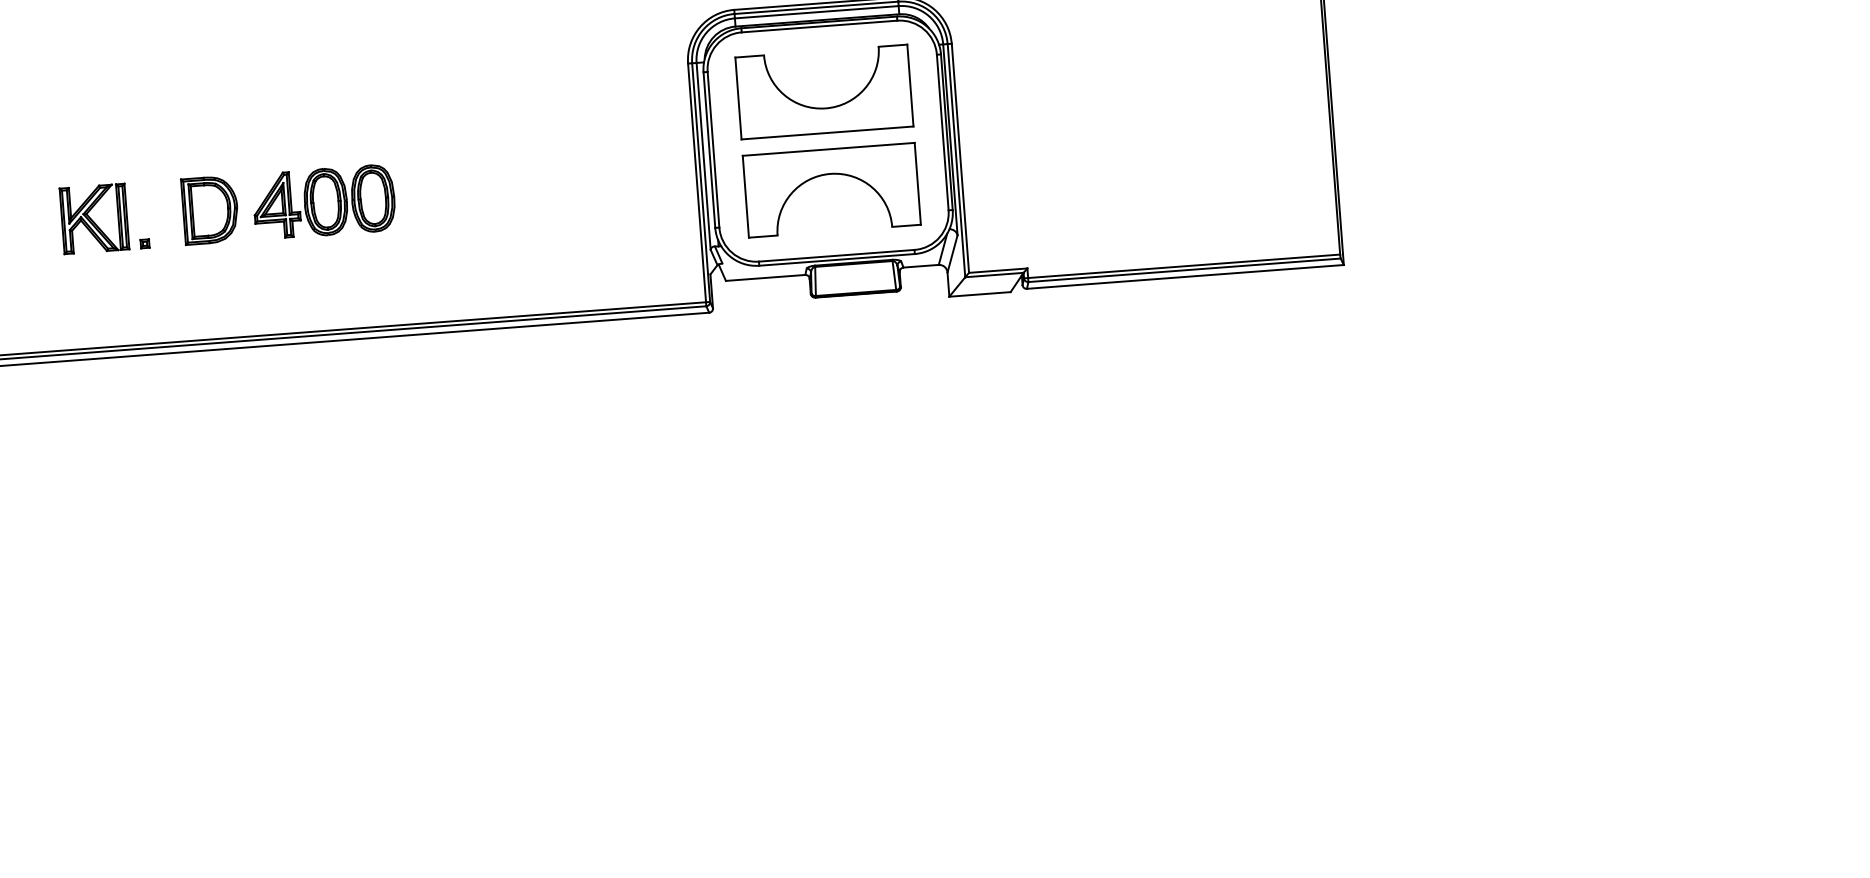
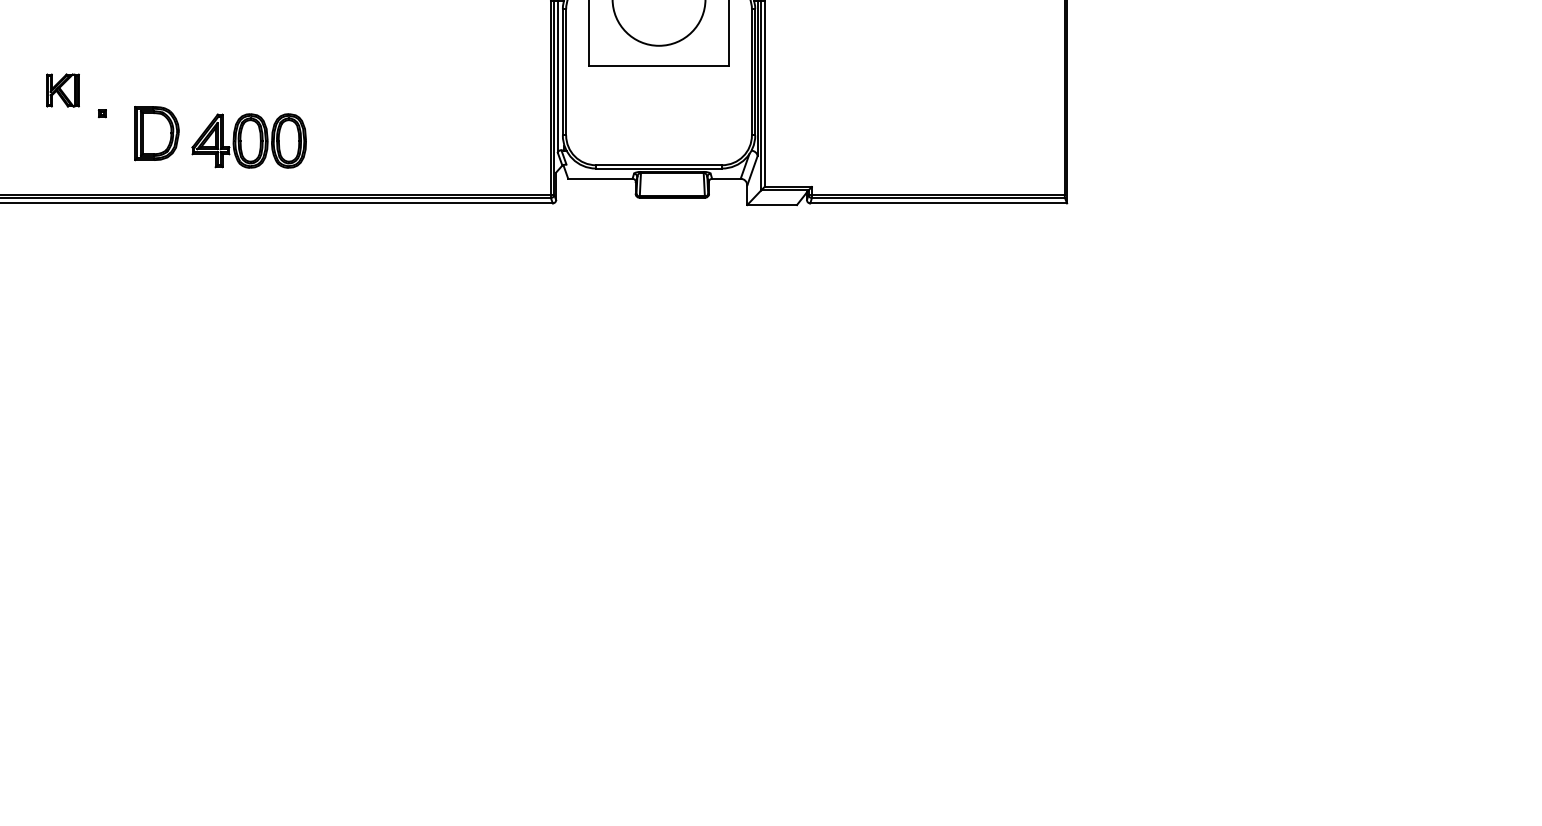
part: (829, 174) -> (658, 99), removed
part: (323, 201) -> (248, 140), moved
part: (209, 210) -> (156, 133), moved
part: (93, 218) -> (62, 90), size x0.6

